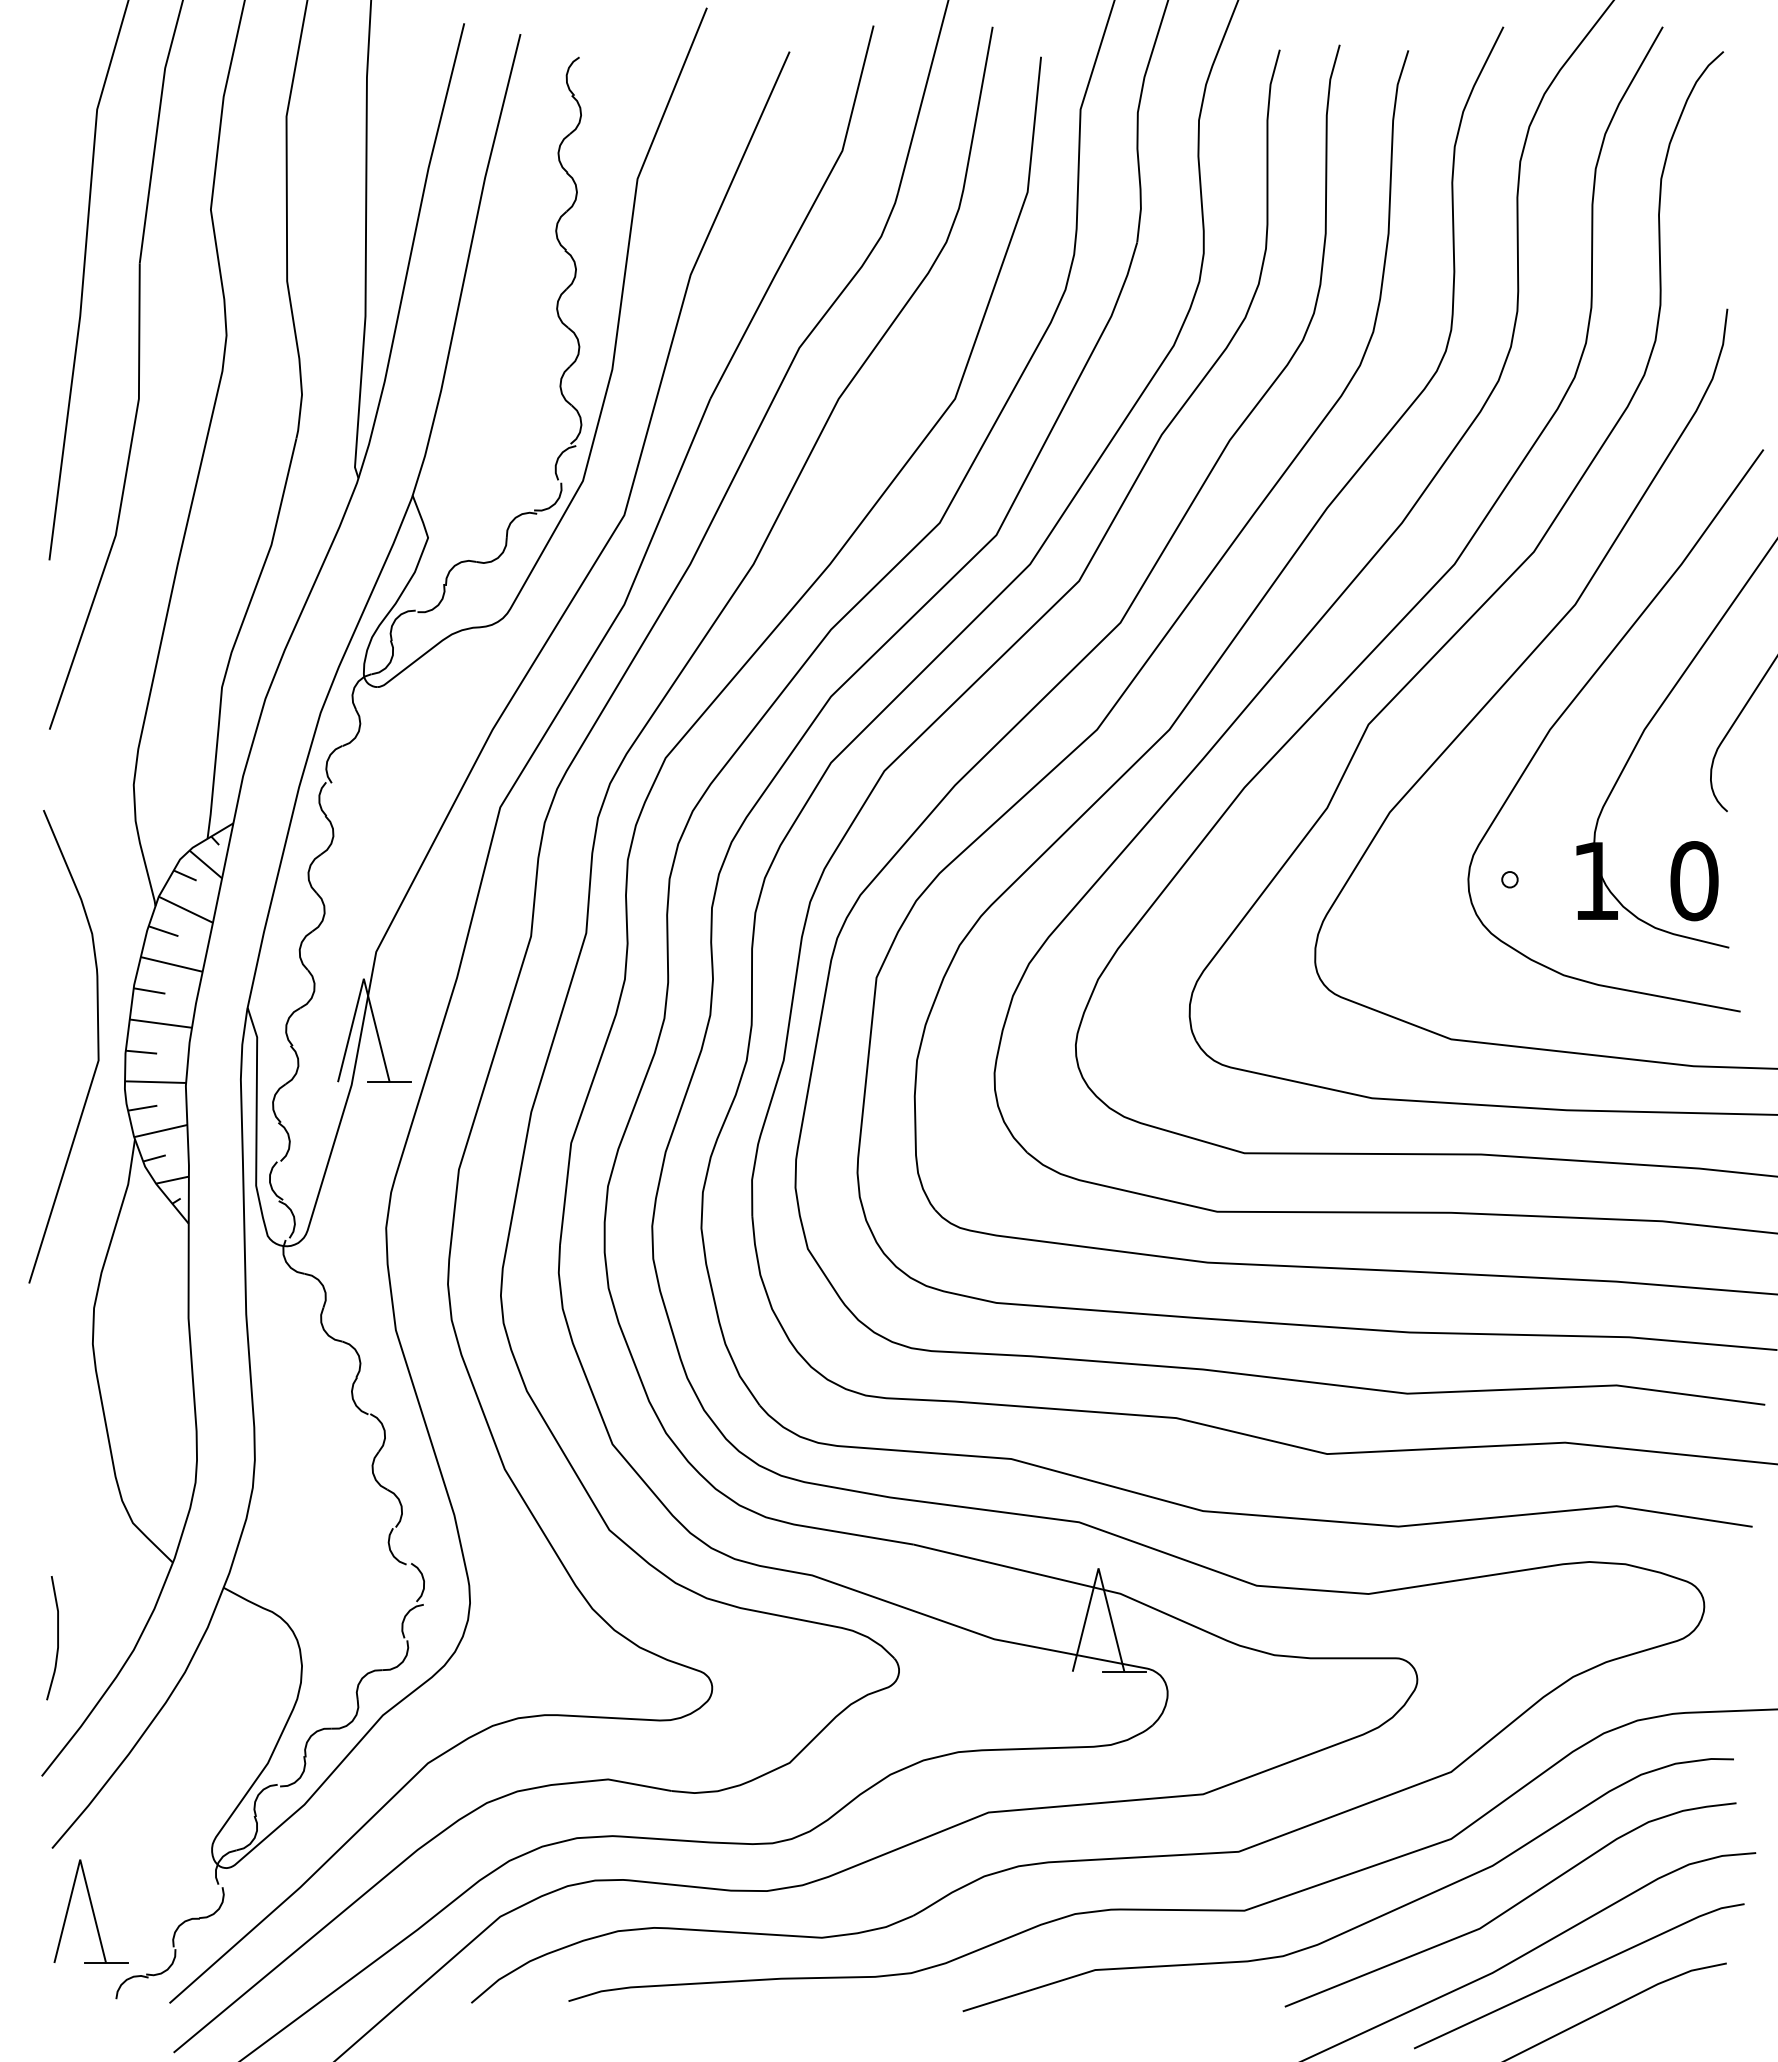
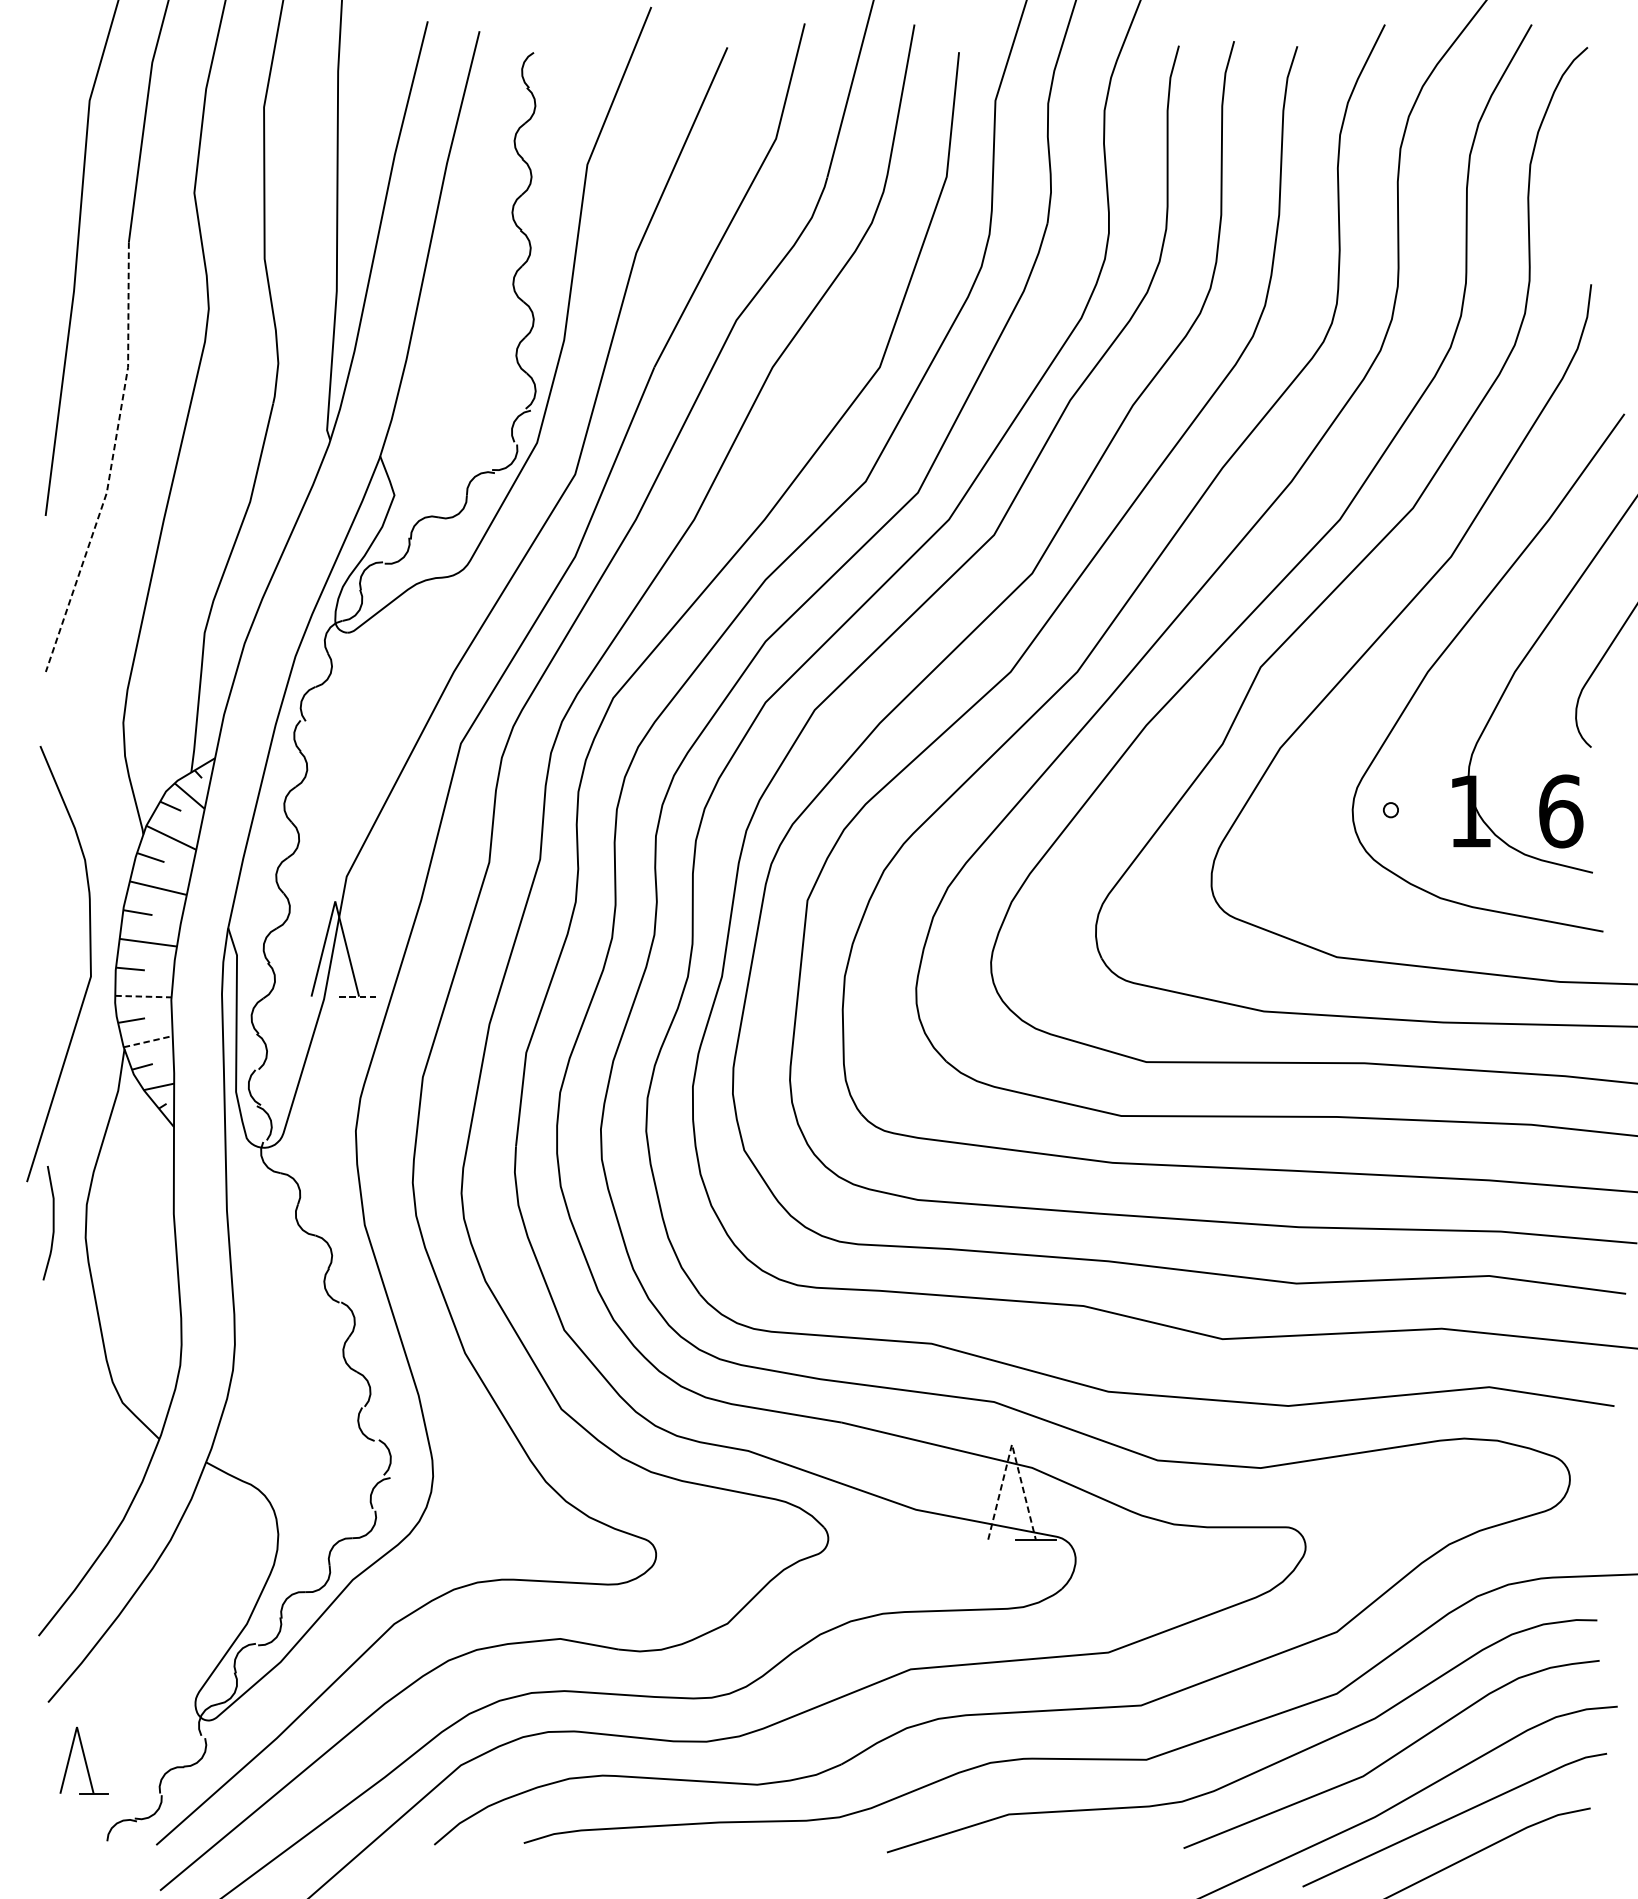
line: (121, 501) -> (112, 461), solid -> dashed
text: (1694, 881) -> (1560, 811), 0 -> 6
line: (155, 1082) -> (143, 996), solid -> dashed
line: (389, 1082) -> (358, 996), solid -> dashed
line: (161, 1130) -> (148, 1041), solid -> dashed
line: (1098, 1568) -> (1011, 1444), solid -> dashed
curve: (57, 1638) -> (53, 1223), moved
part: (90, 1911) -> (83, 1760), size x0.7

